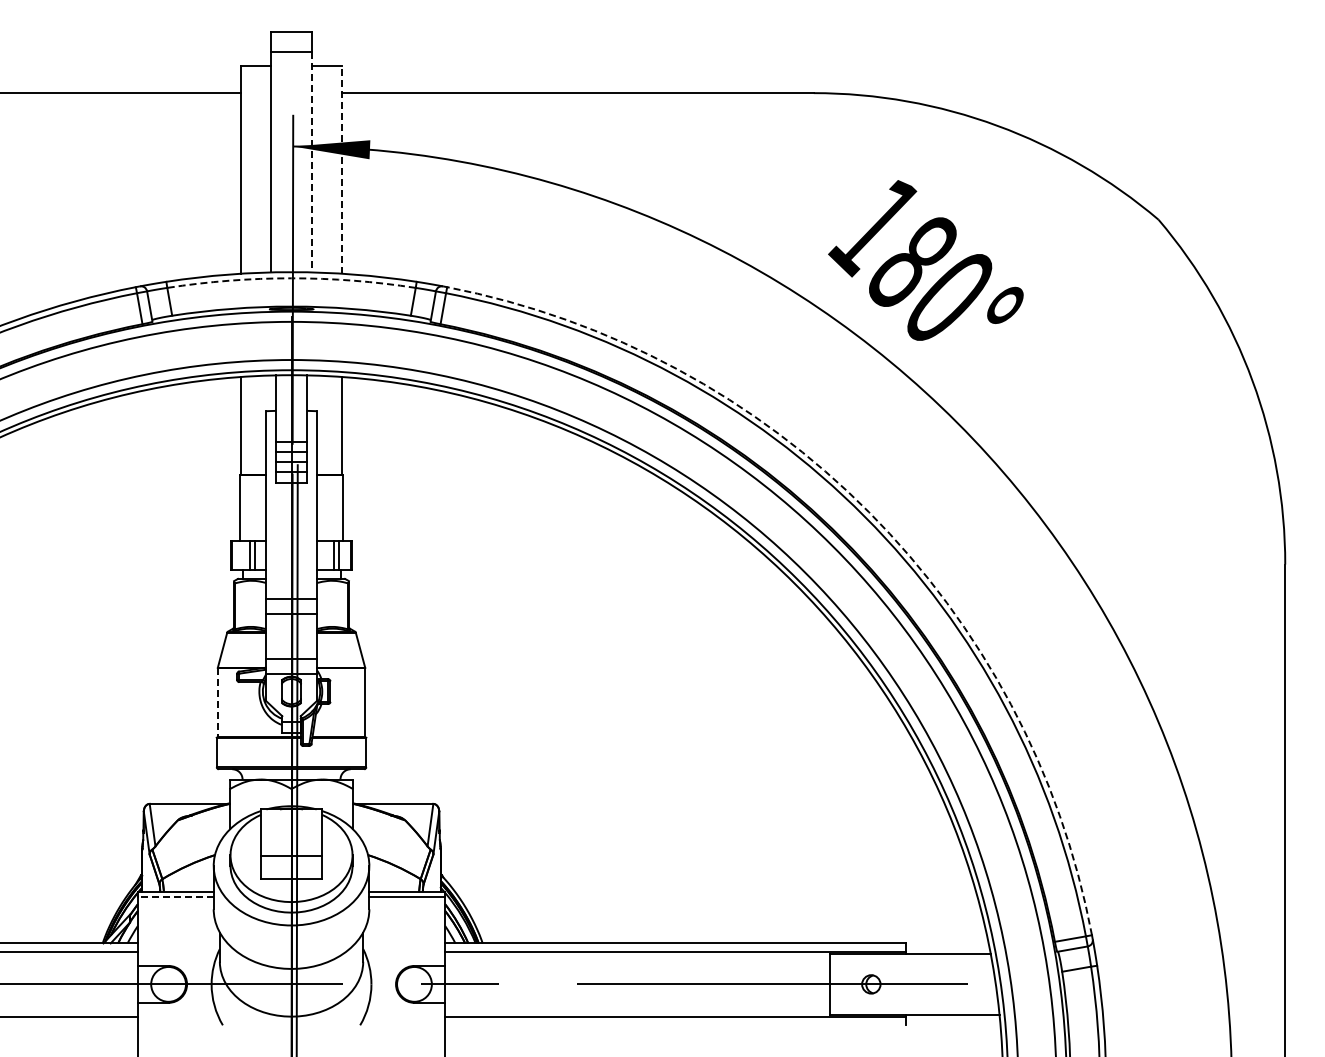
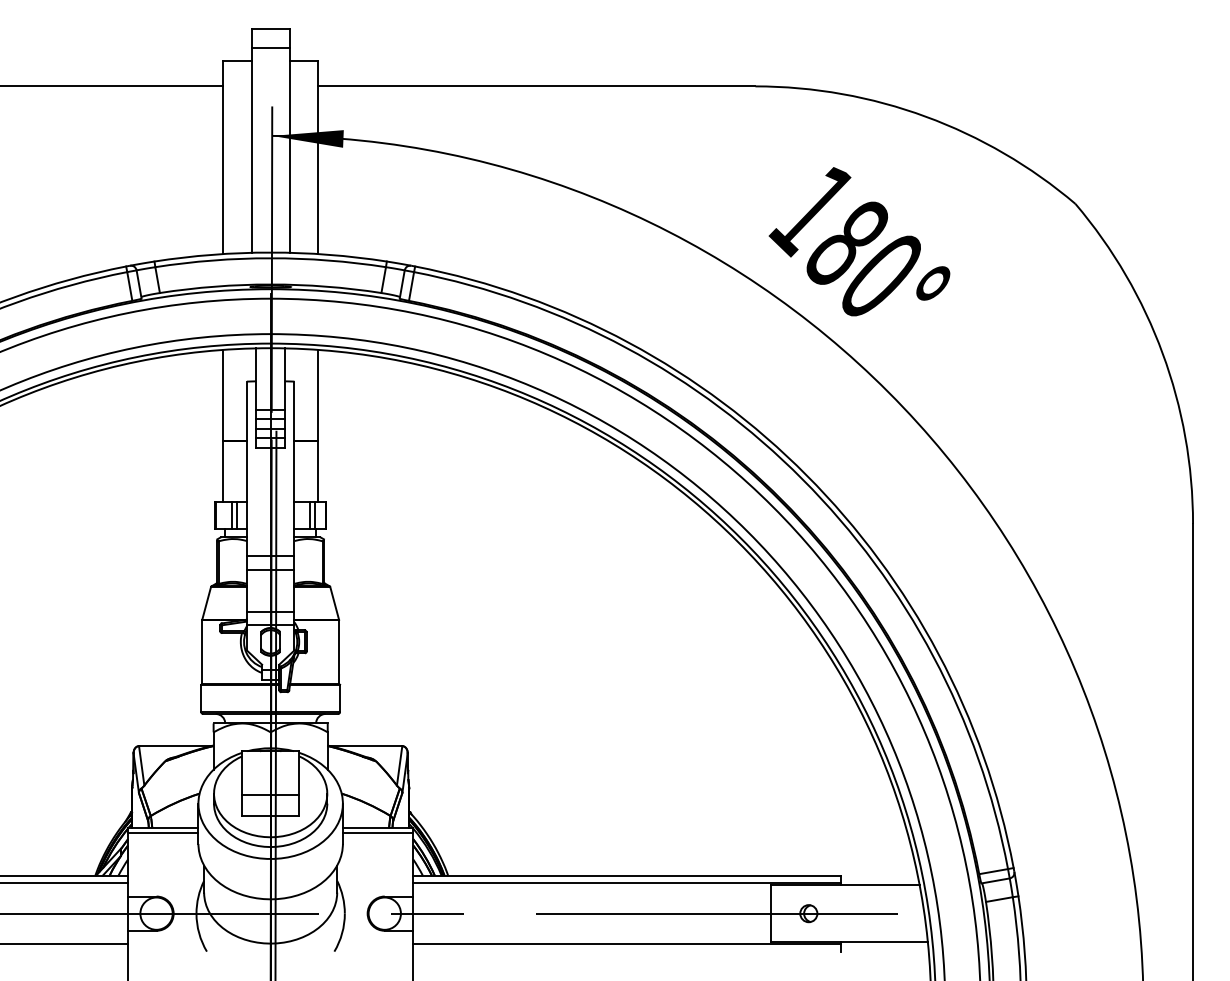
line: (312, 162) -> (290, 150), dashed -> solid
line: (342, 169) -> (317, 157), dashed -> solid
arc: (291, 278) -> (270, 258), dashed -> solid
arc: (869, 512) -> (807, 475), dashed -> solid
line: (217, 703) -> (201, 652), dashed -> solid
line: (175, 897) -> (162, 833), dashed -> solid

